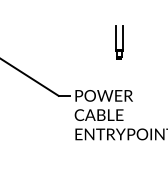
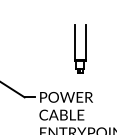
part: (119, 42) -> (80, 48), size x1.6

